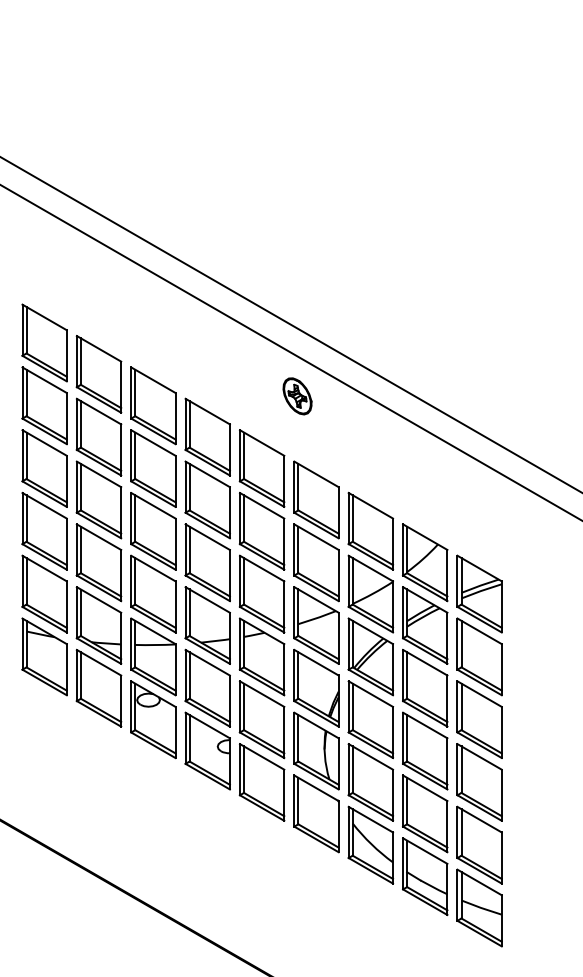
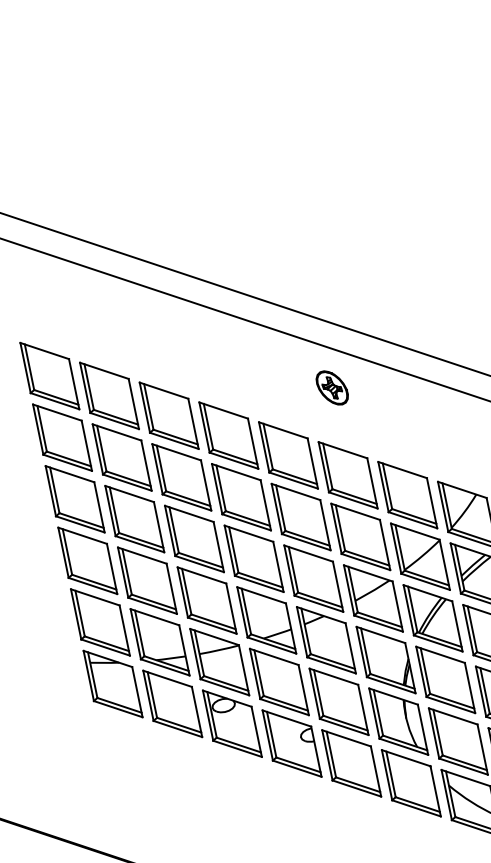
part: (297, 396) -> (332, 388), moved

